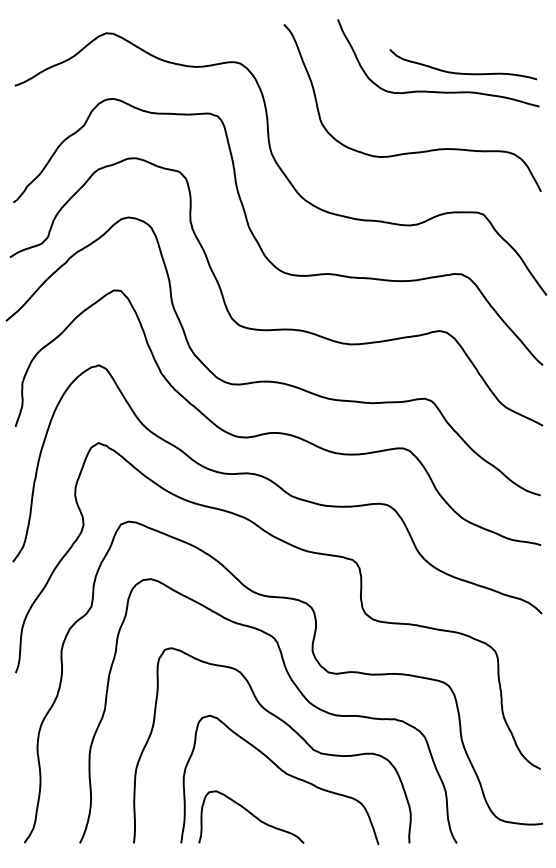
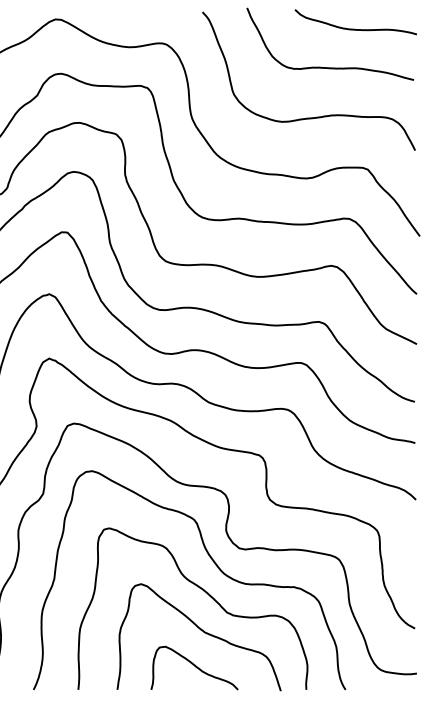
curve: (461, 72) -> (354, 28), moved
curve: (251, 815) -> (194, 666), moved

